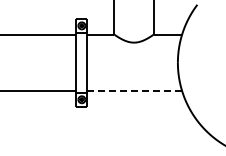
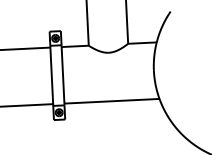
line: (134, 90) -> (111, 100), dashed -> solid

